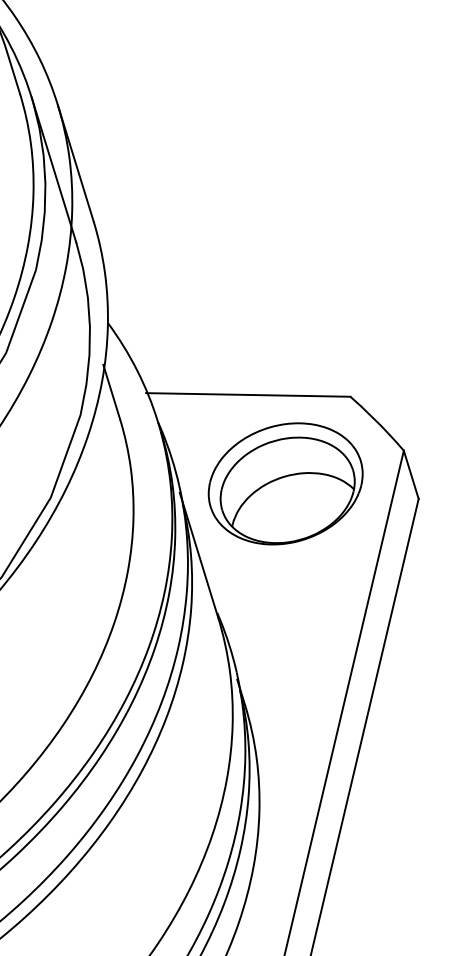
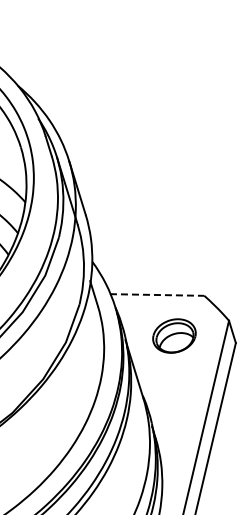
line: (249, 396) -> (157, 295), solid -> dashed
part: (285, 482) -> (174, 335), size x0.6

